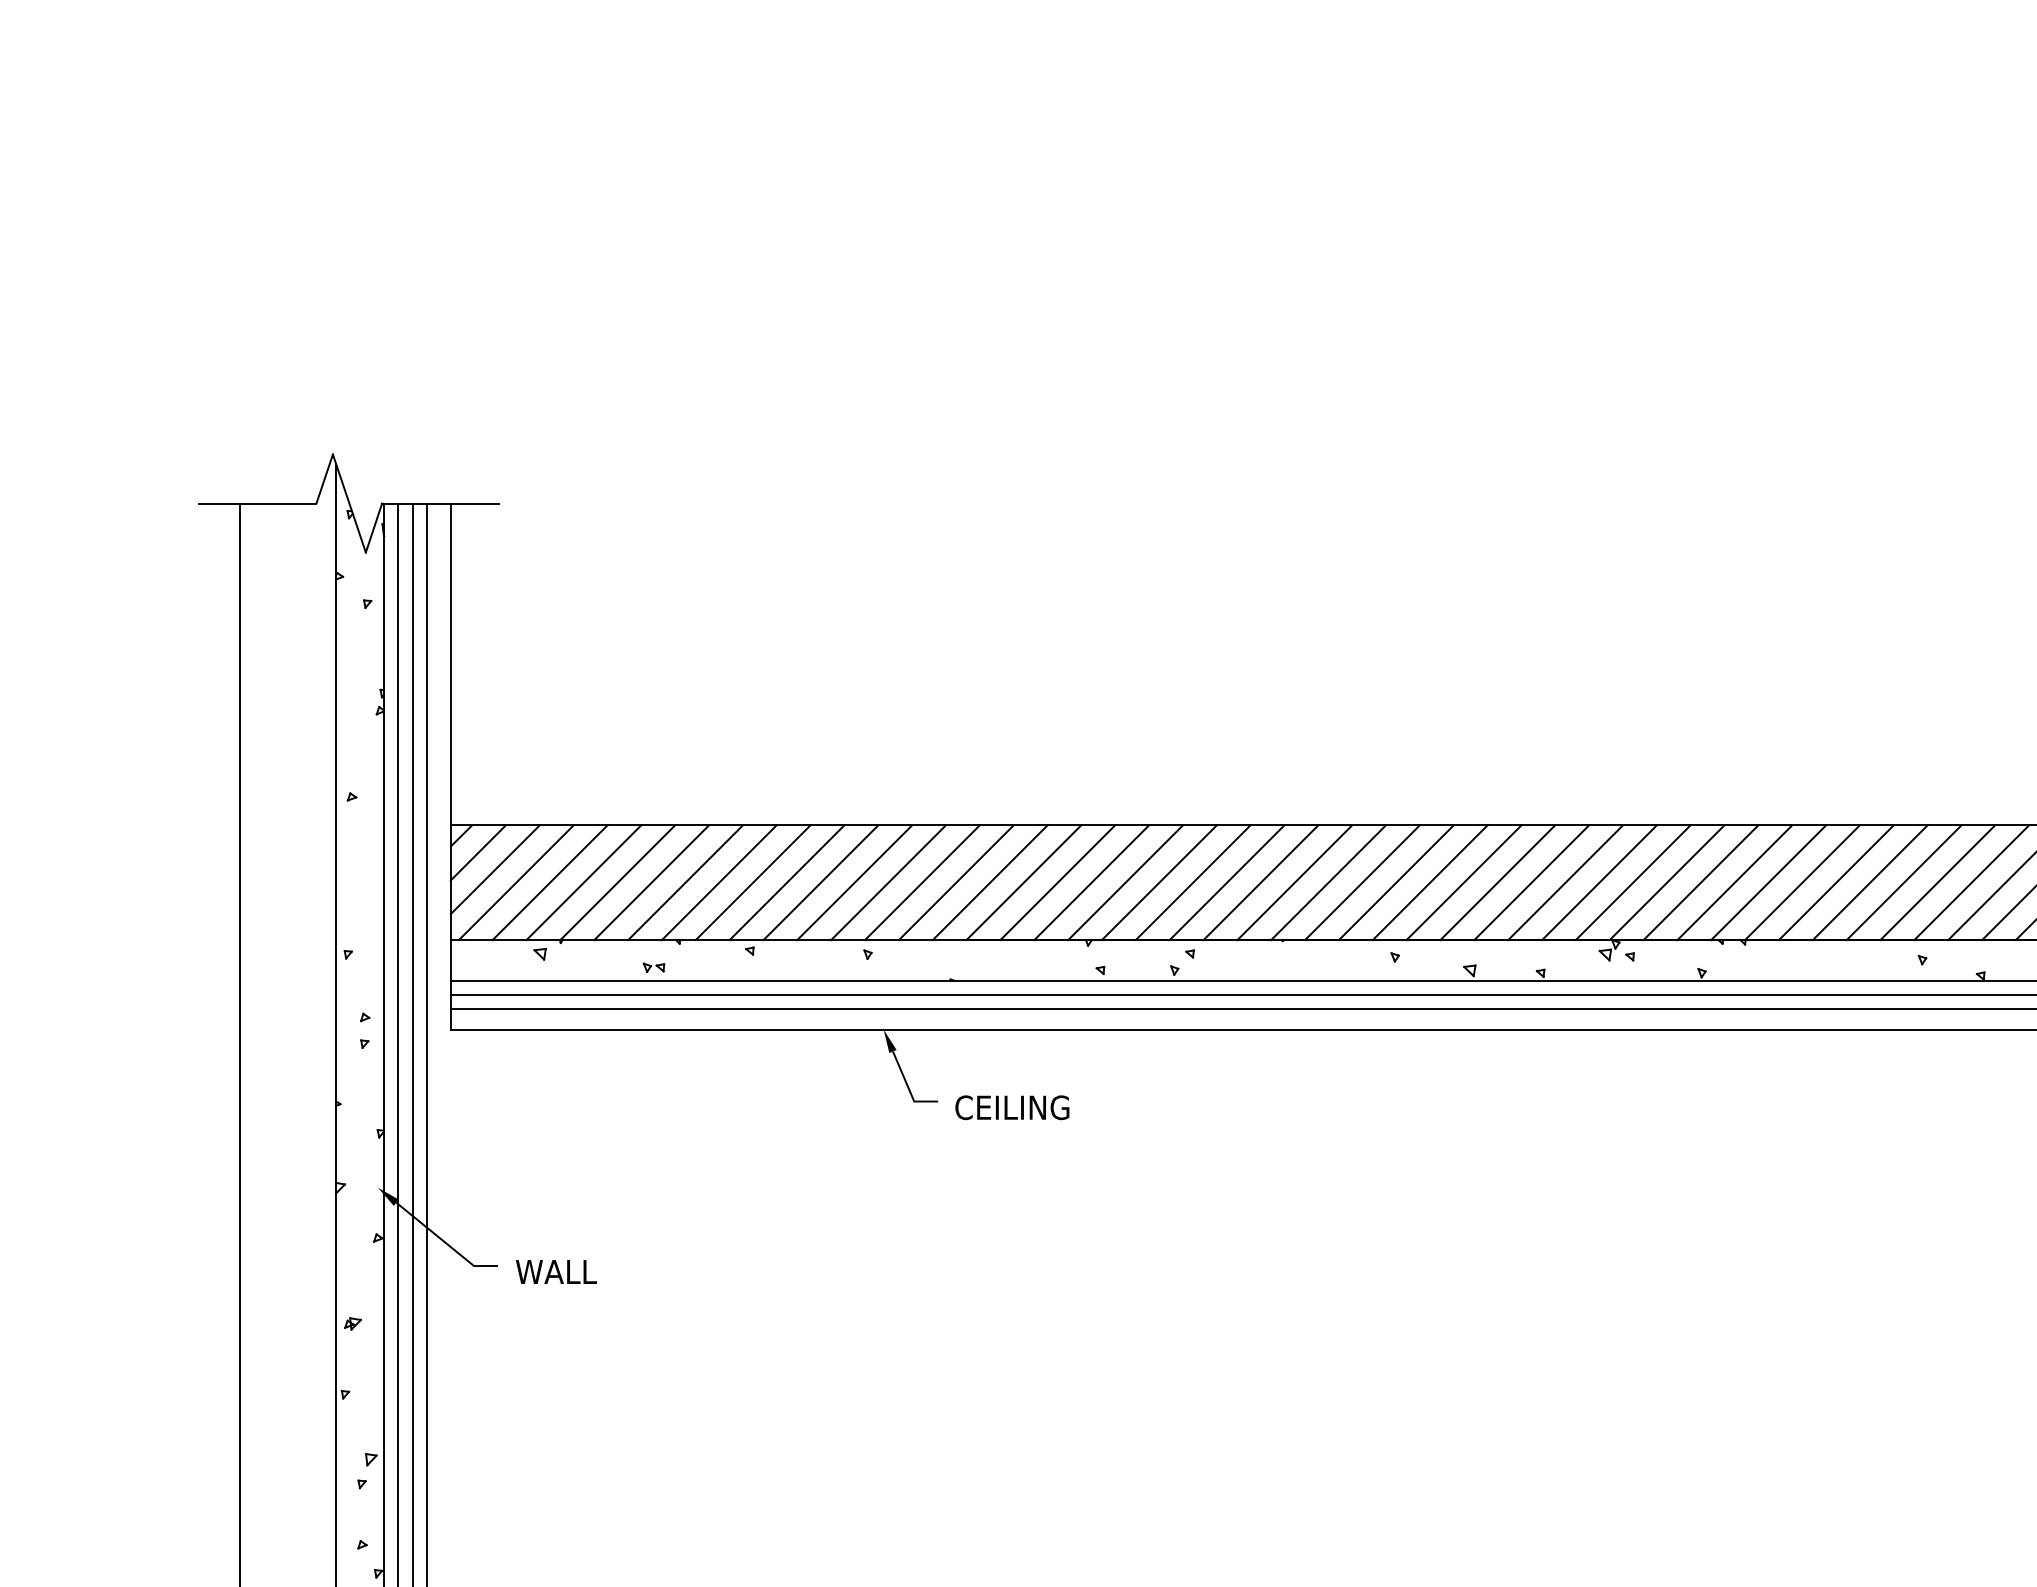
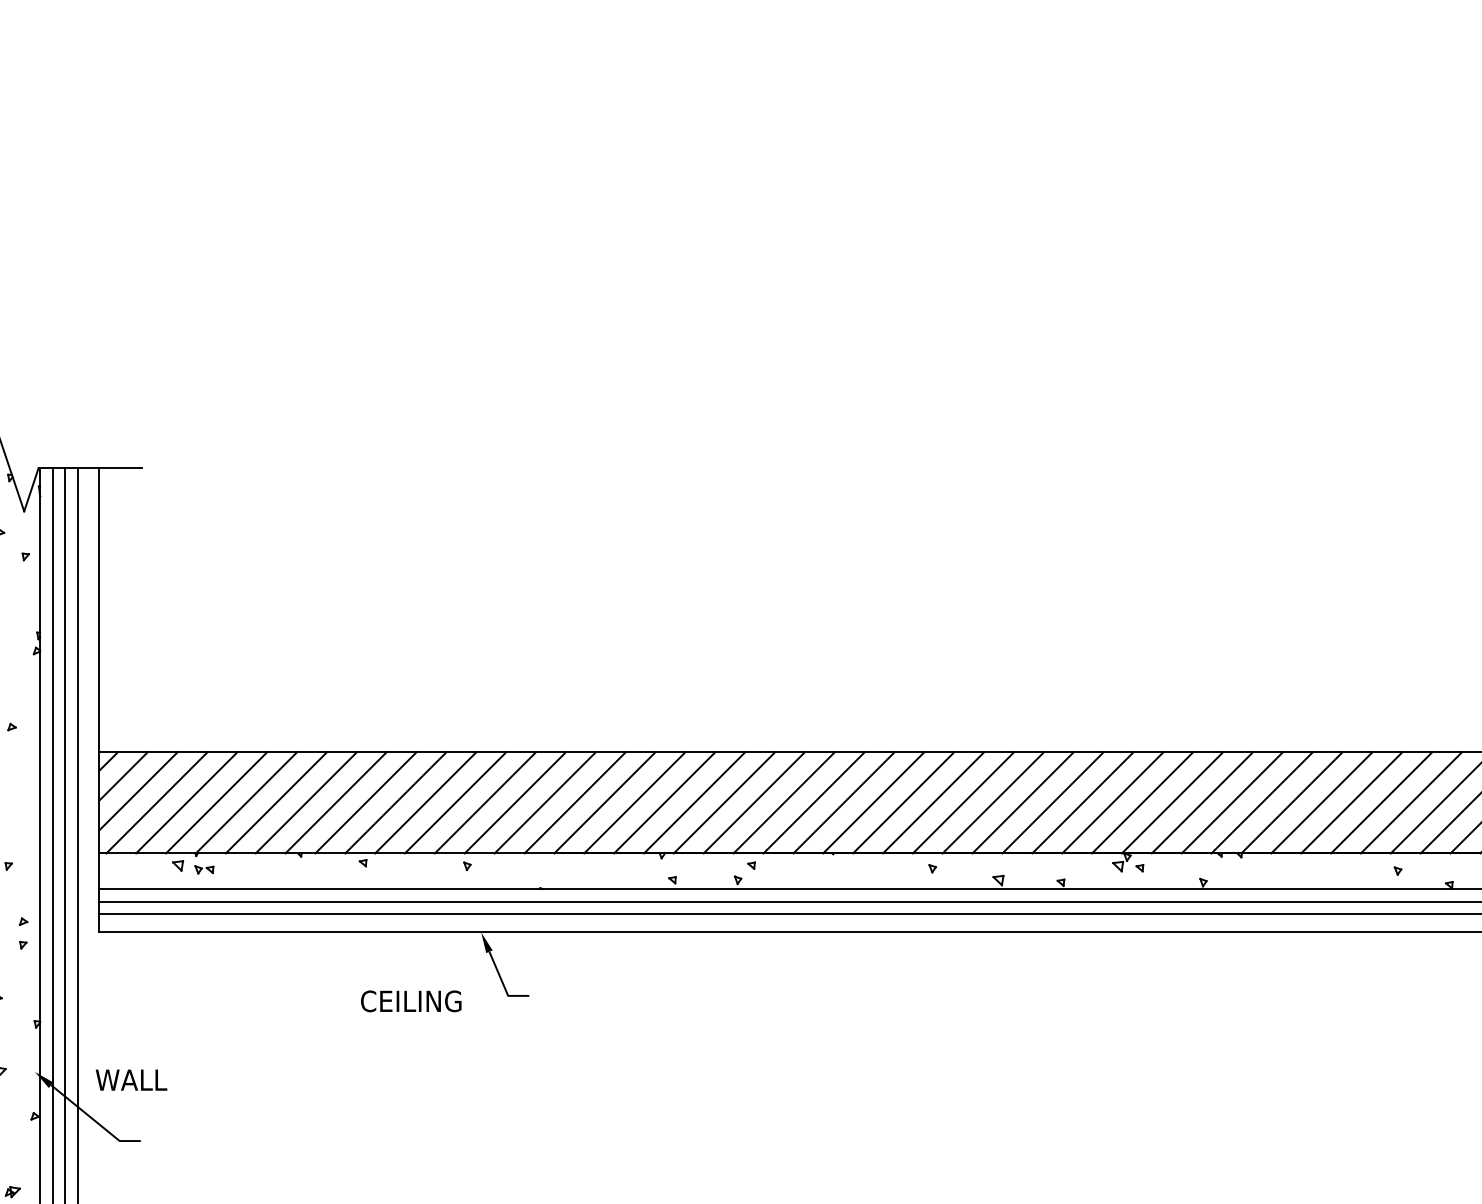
part: (653, 967) -> (203, 869), moved
text: (1012, 1107) -> (411, 1001), moved
text: (556, 1271) -> (131, 1079), moved

